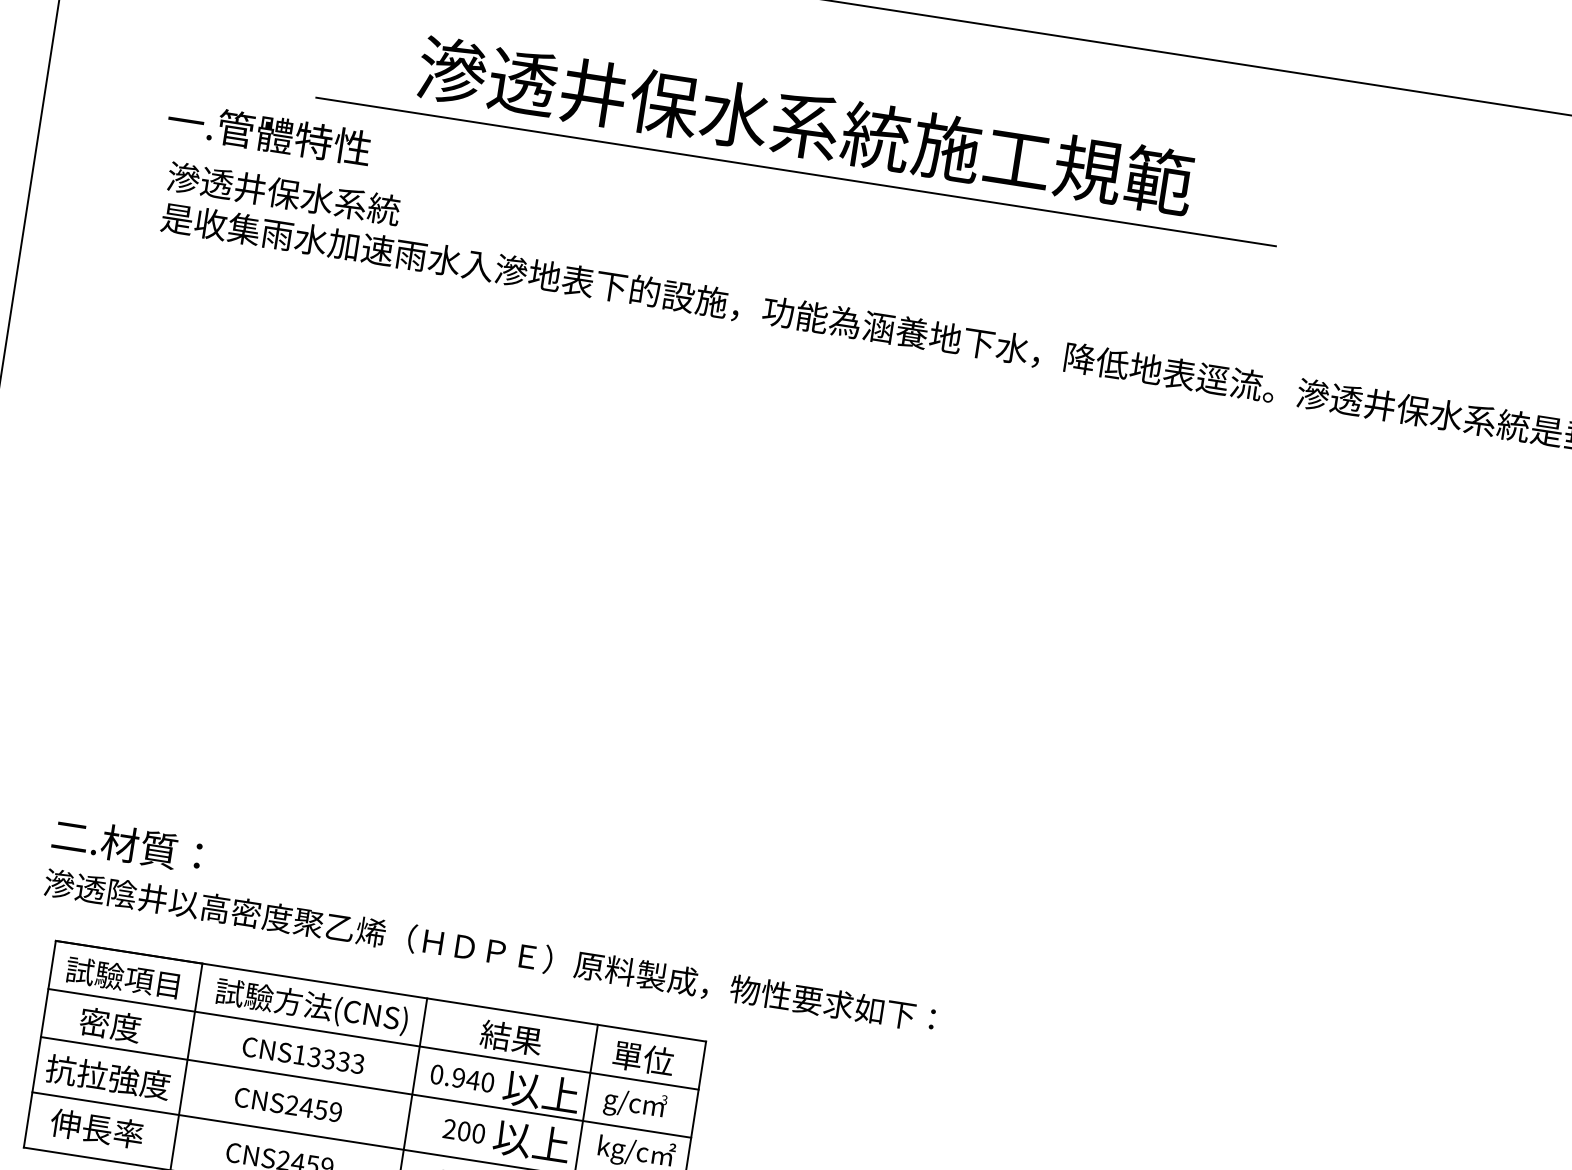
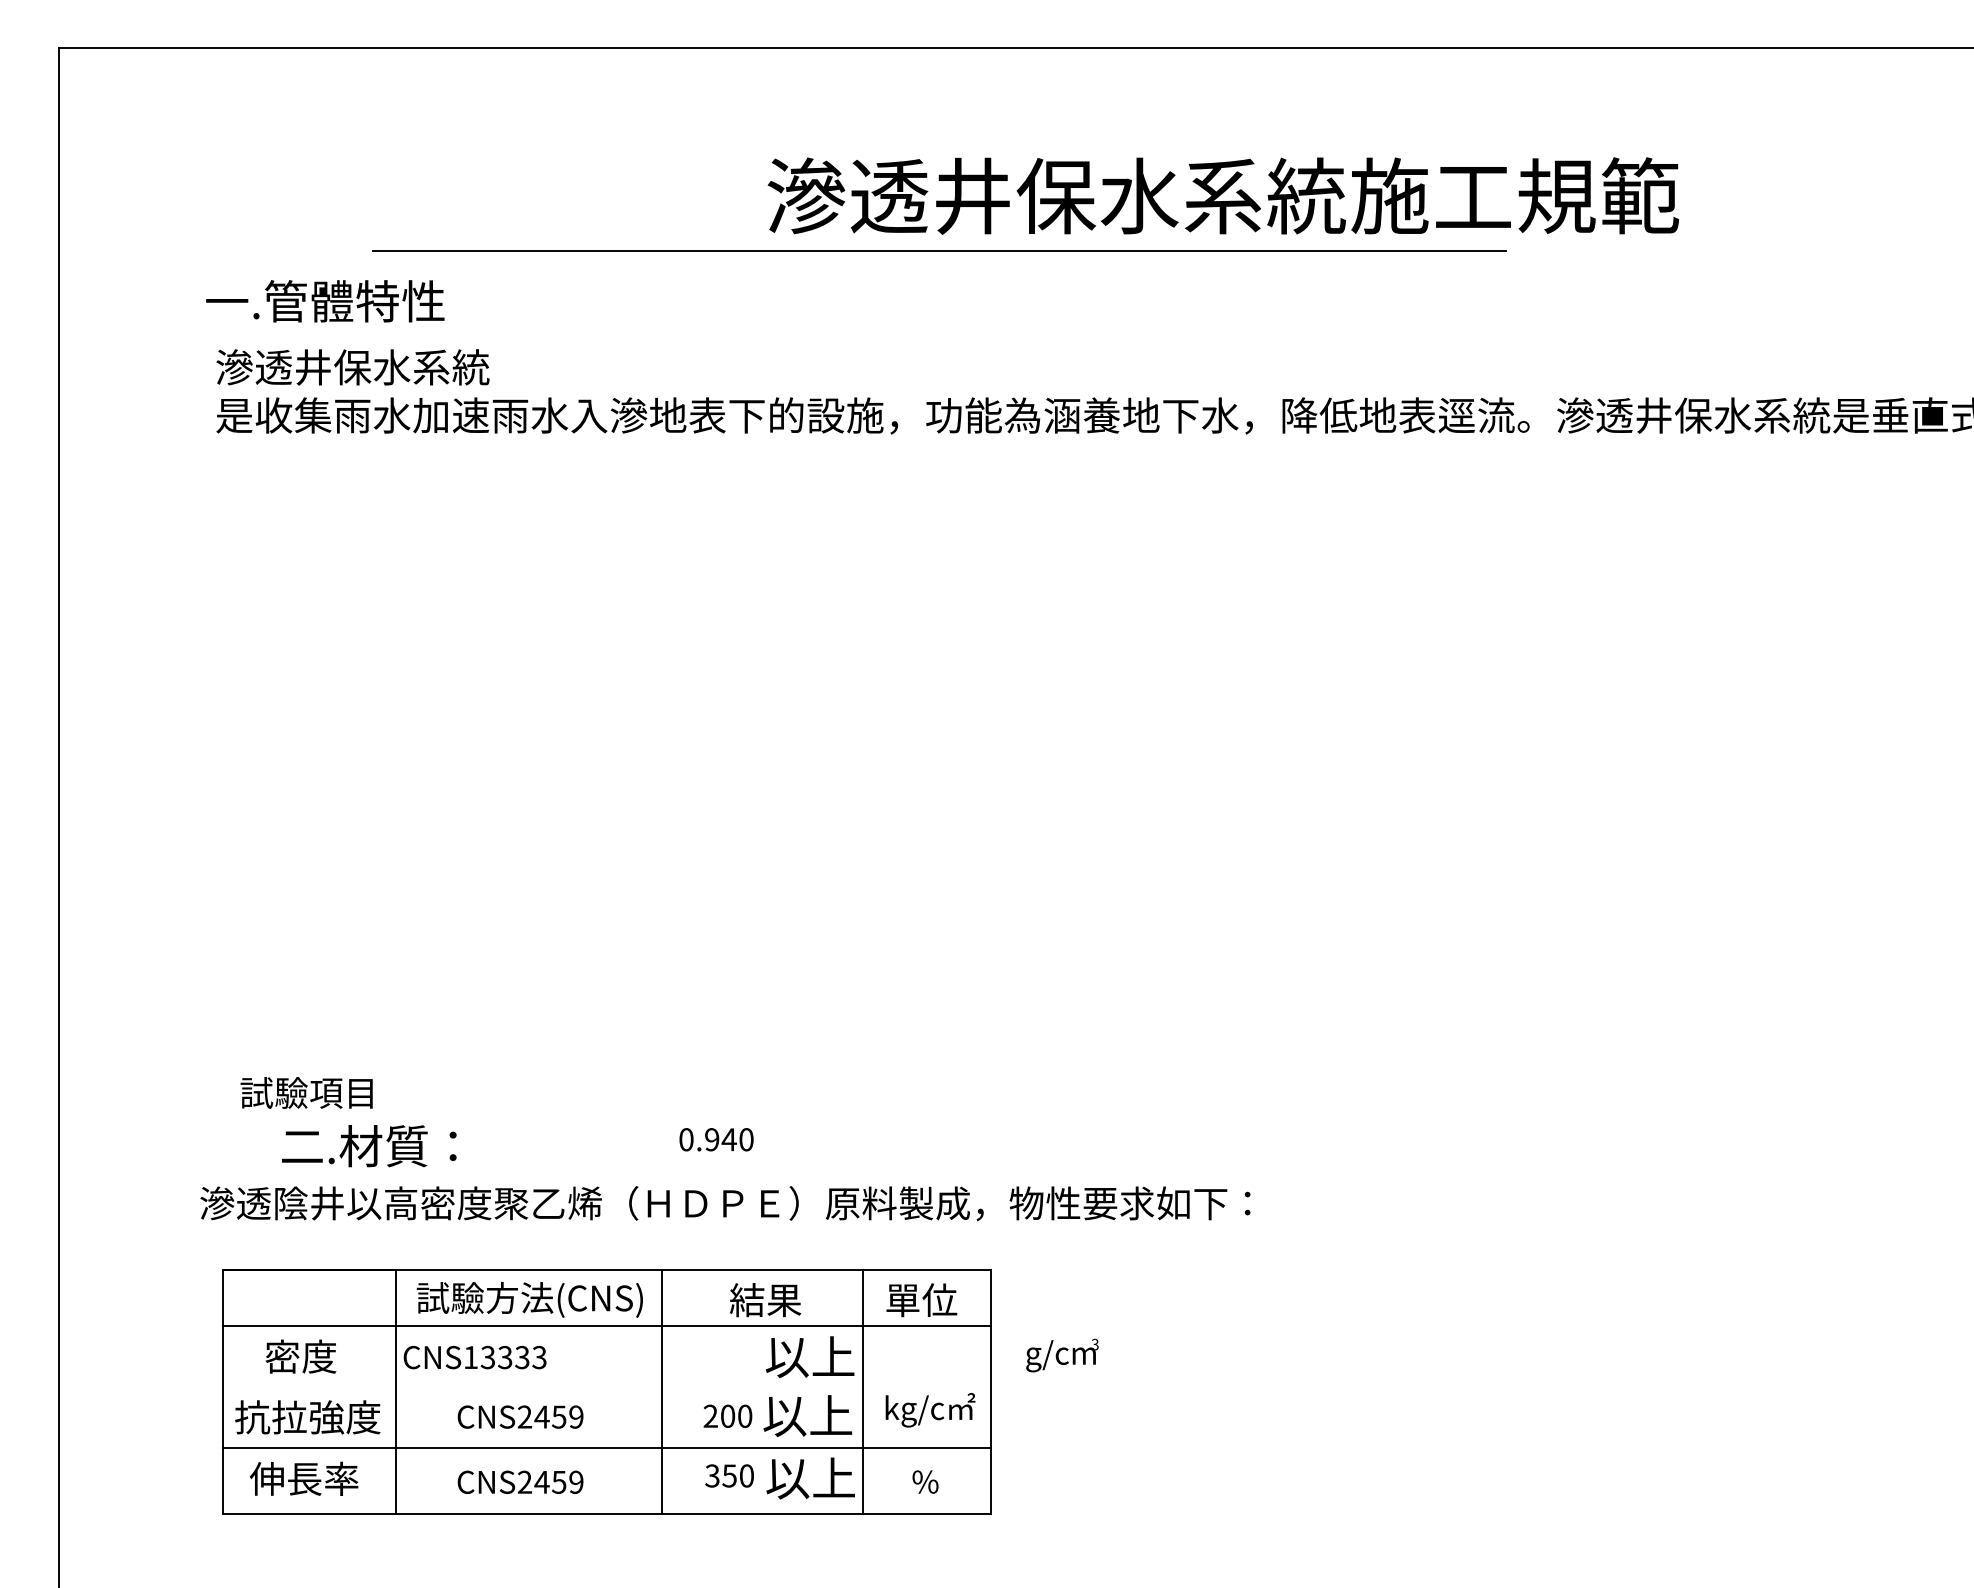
text: (805, 125) -> (1222, 195), moved
text: (127, 845) -> (369, 1146), moved
text: (122, 977) -> (306, 1092), moved
text: (302, 1055) -> (474, 1357), moved
text: (462, 1078) -> (716, 1139), moved
line: (365, 1087) -> (606, 1383), removed
text: (635, 1105) -> (1062, 1355), moved

